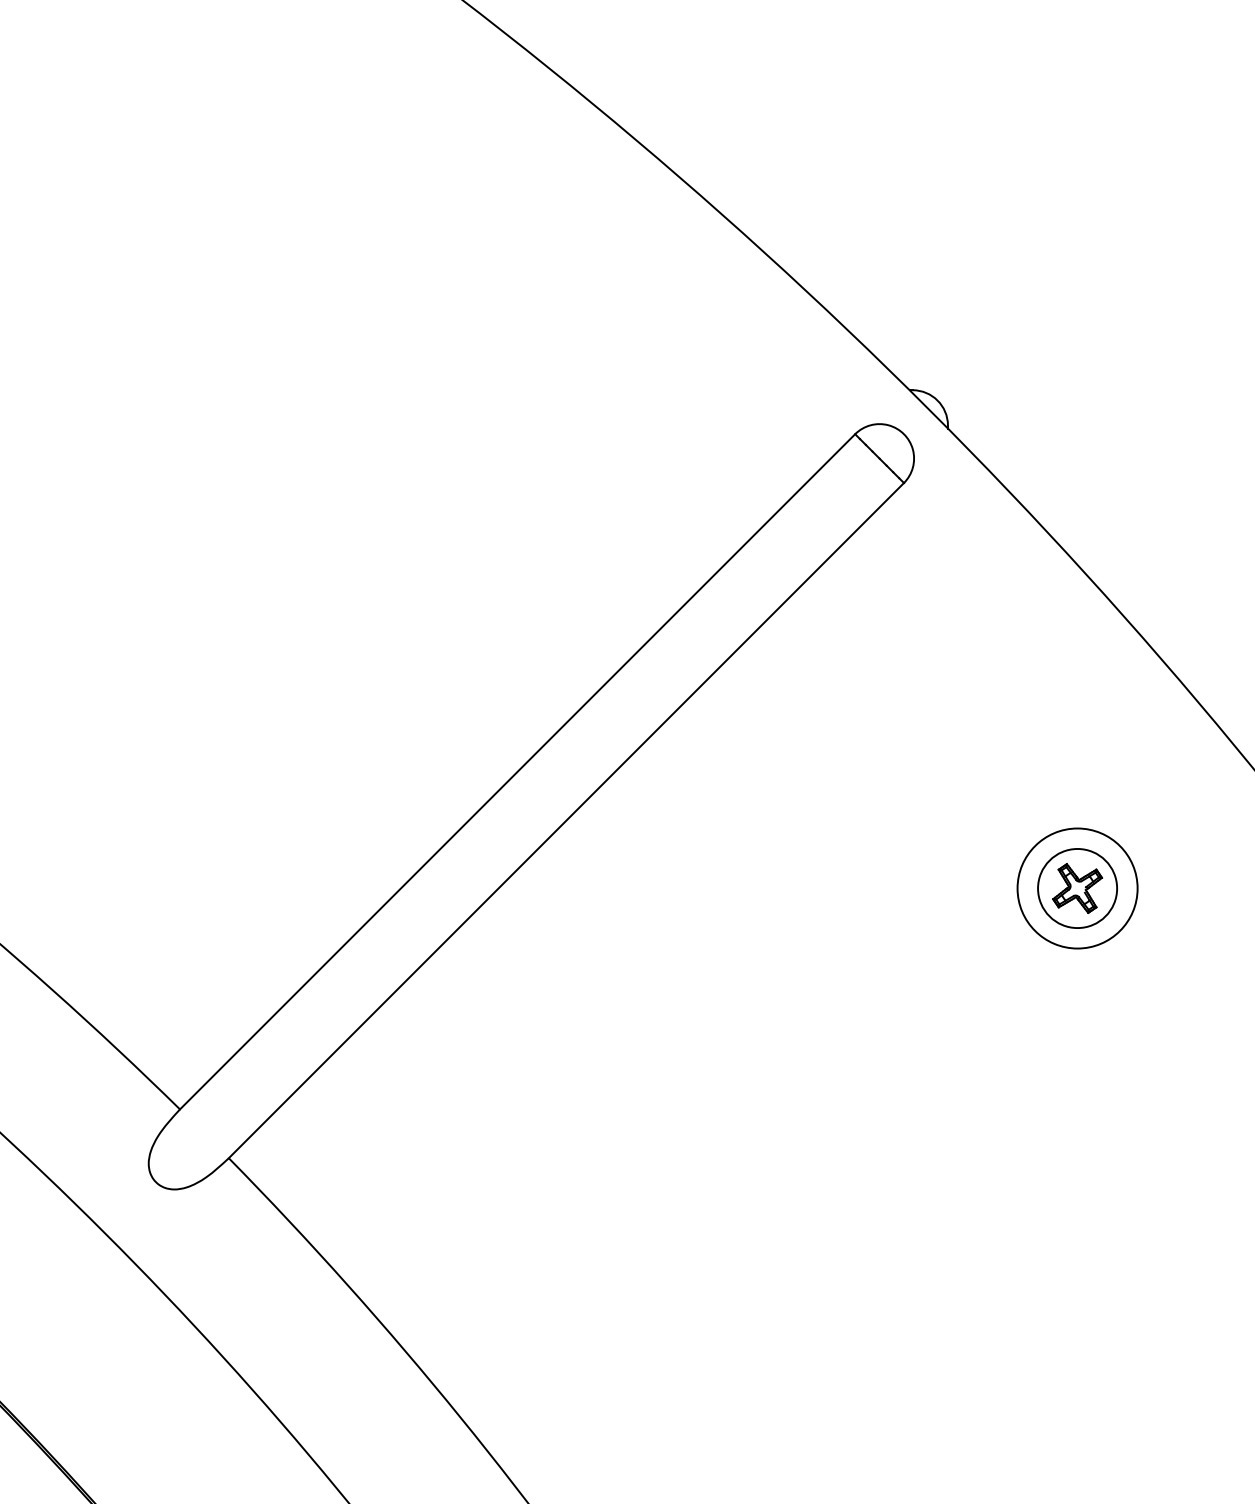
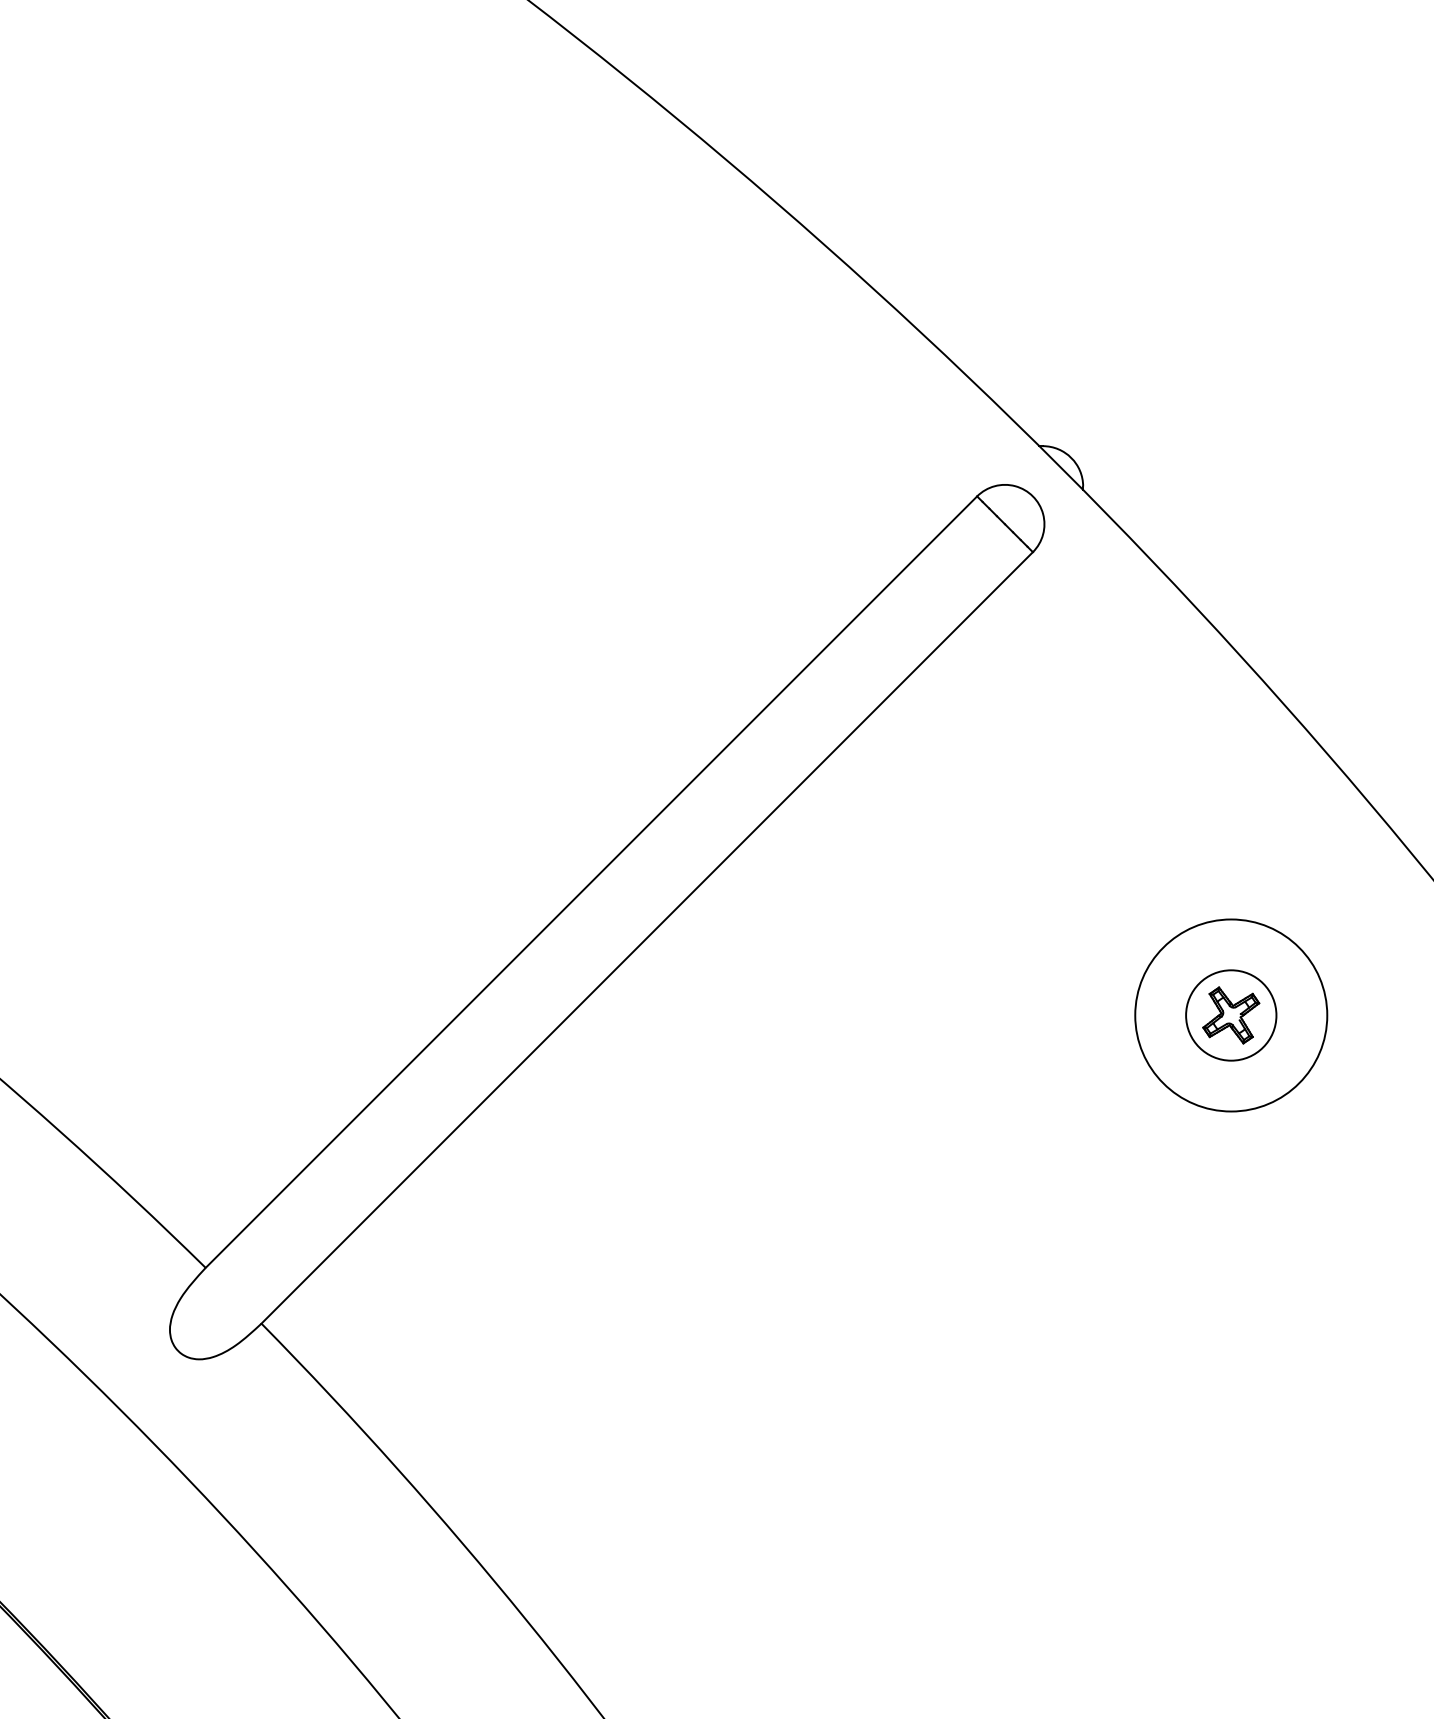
circle: (1076, 888) -> (1230, 1015), size x1.4

